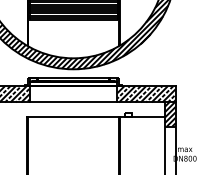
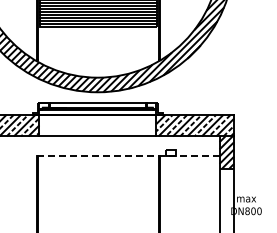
line: (96, 116) -> (128, 155), solid -> dashed

